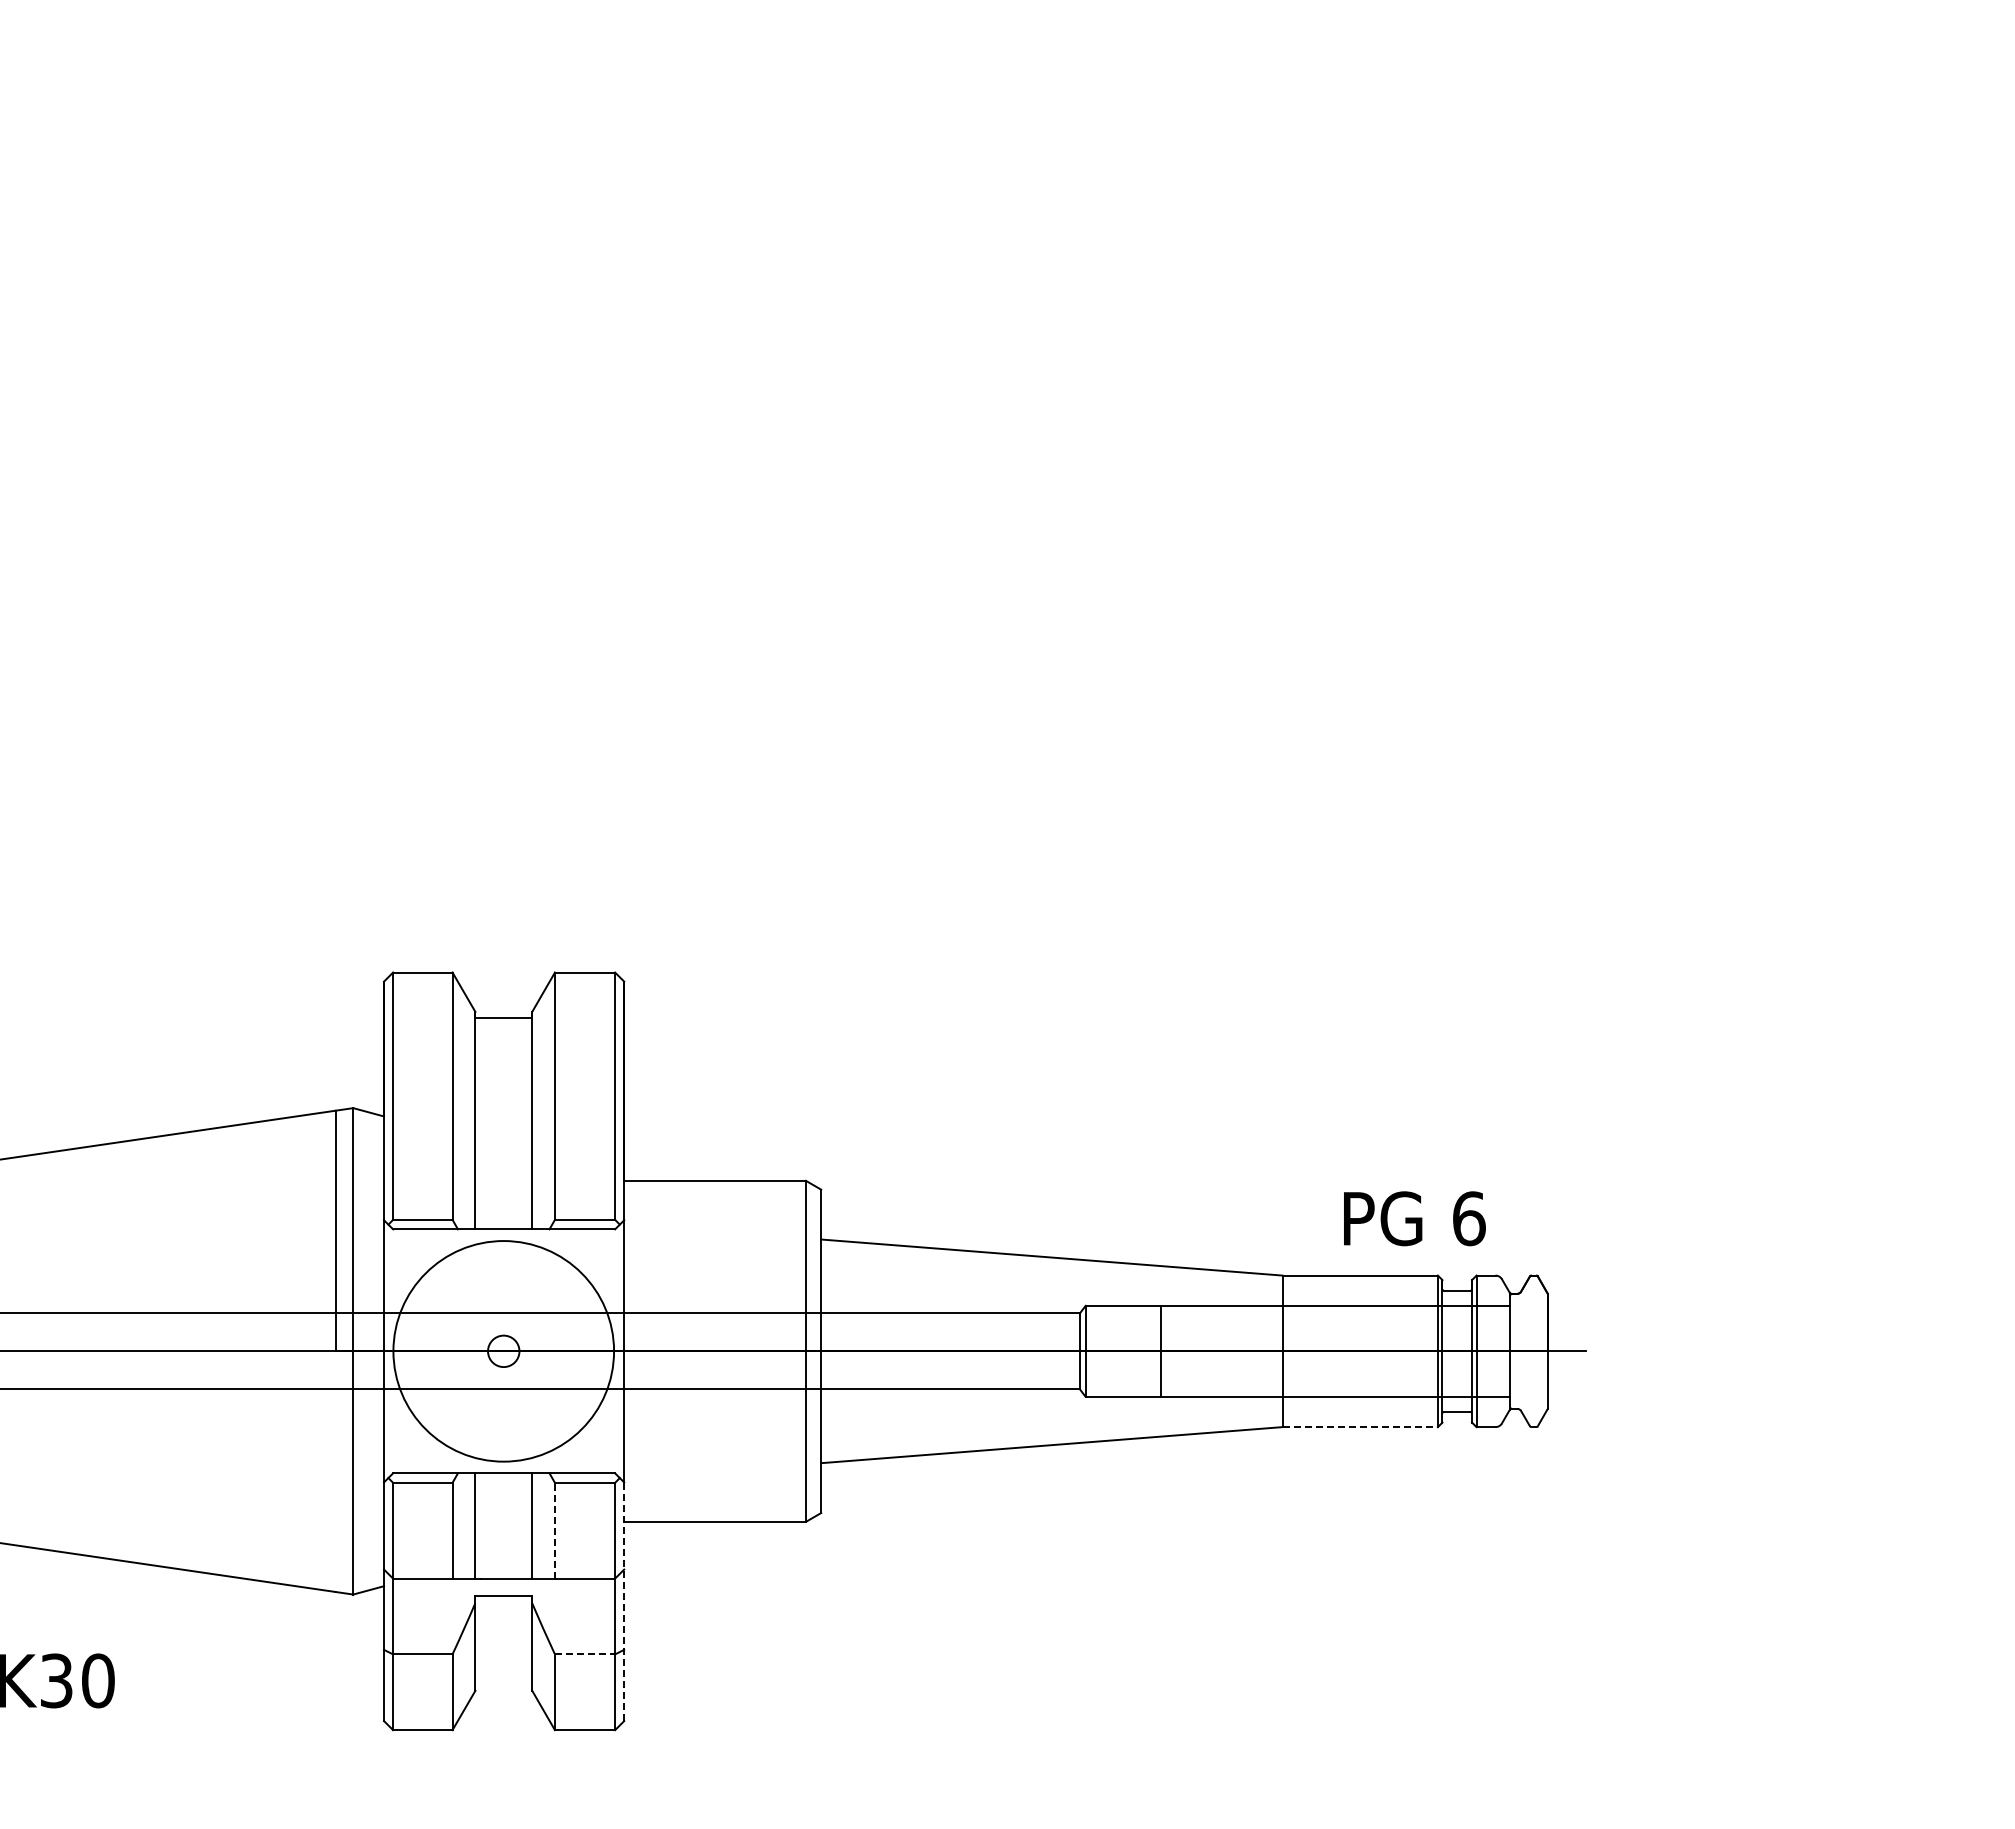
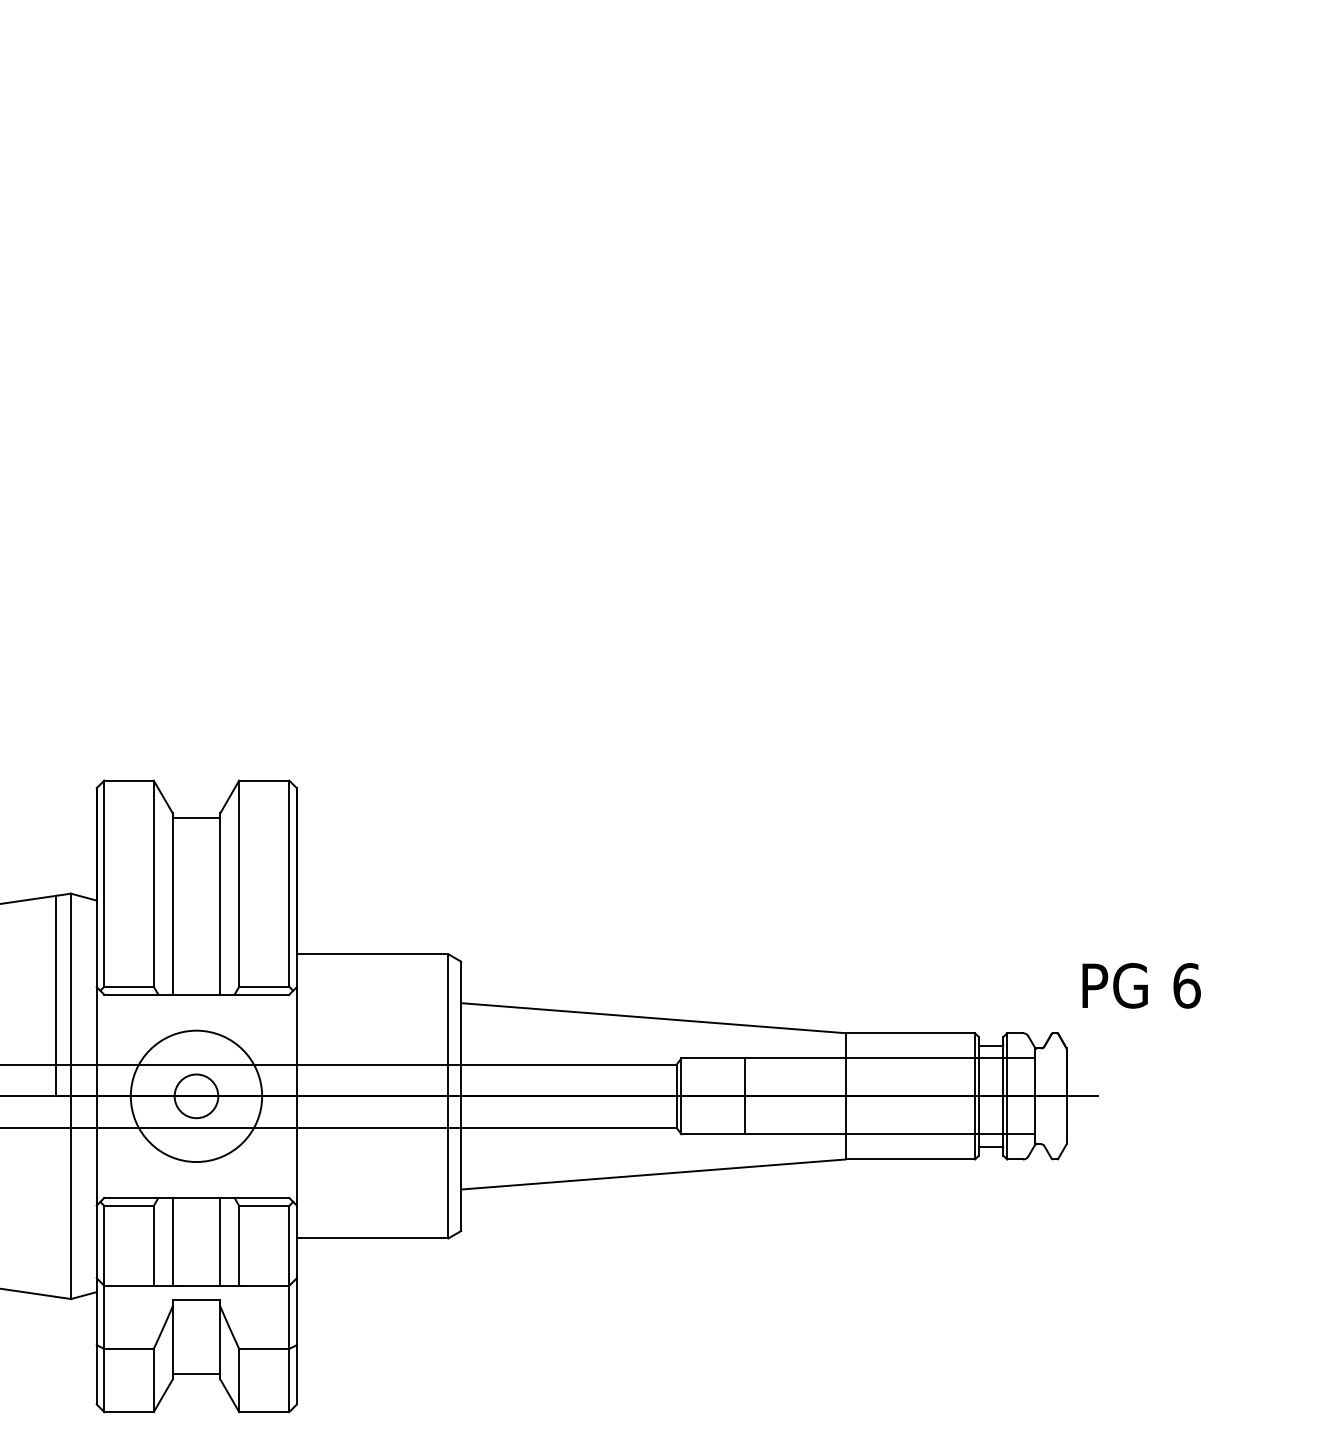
text: (1414, 1218) -> (1141, 985), moved
circle: (503, 1351) -> (196, 1096), size x0.71
circle: (503, 1351) -> (196, 1096), size x1.67
line: (1360, 1427) -> (910, 1159), dashed -> solid
line: (554, 1530) -> (238, 1245), dashed -> solid
line: (624, 1601) -> (297, 1304), dashed -> solid
line: (585, 1654) -> (264, 1349), dashed -> solid
line: (503, 1685) -> (196, 1374), added

